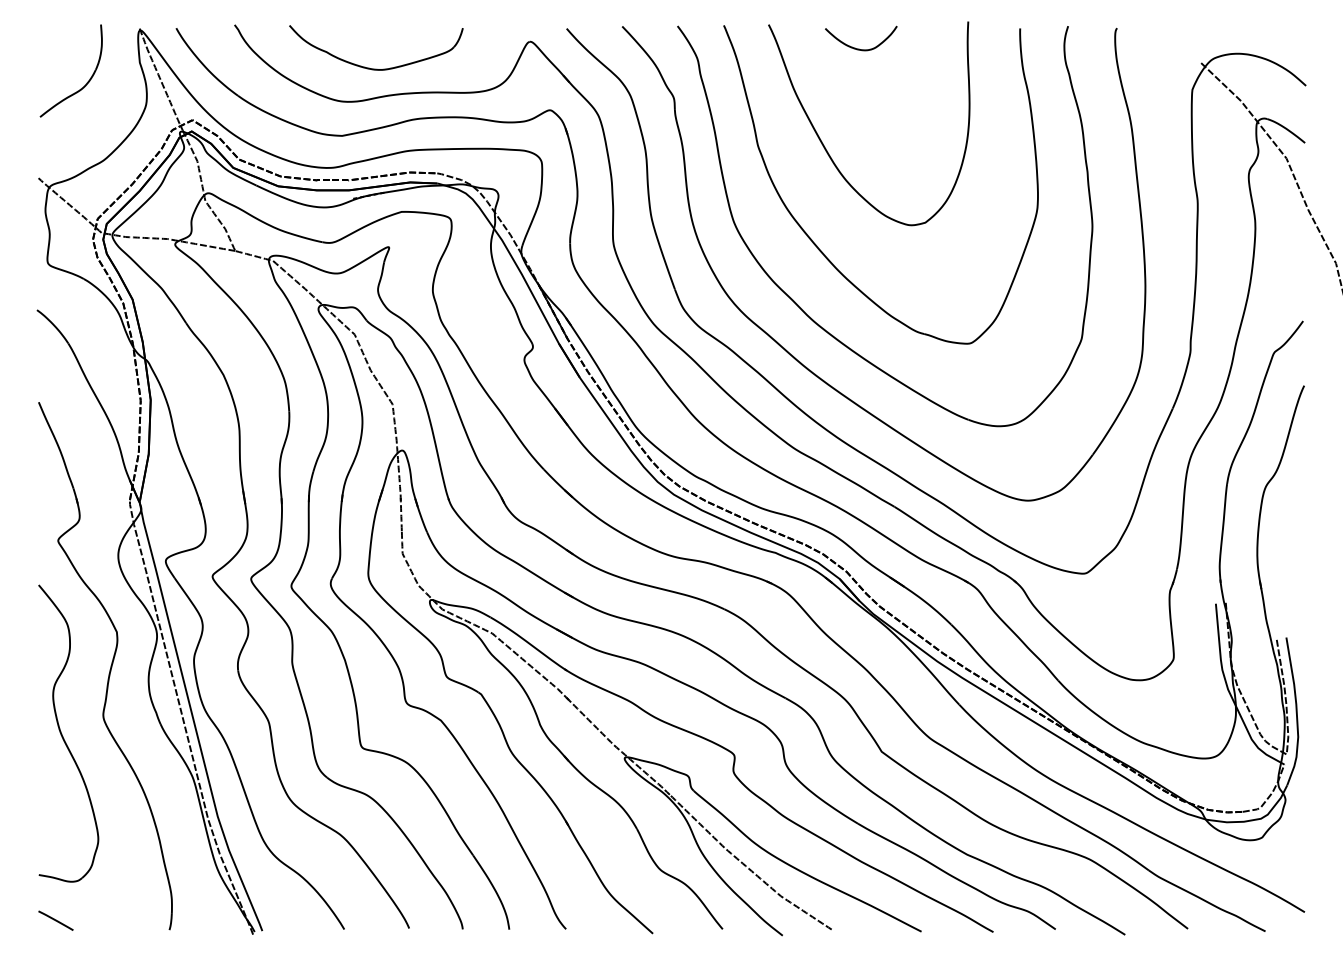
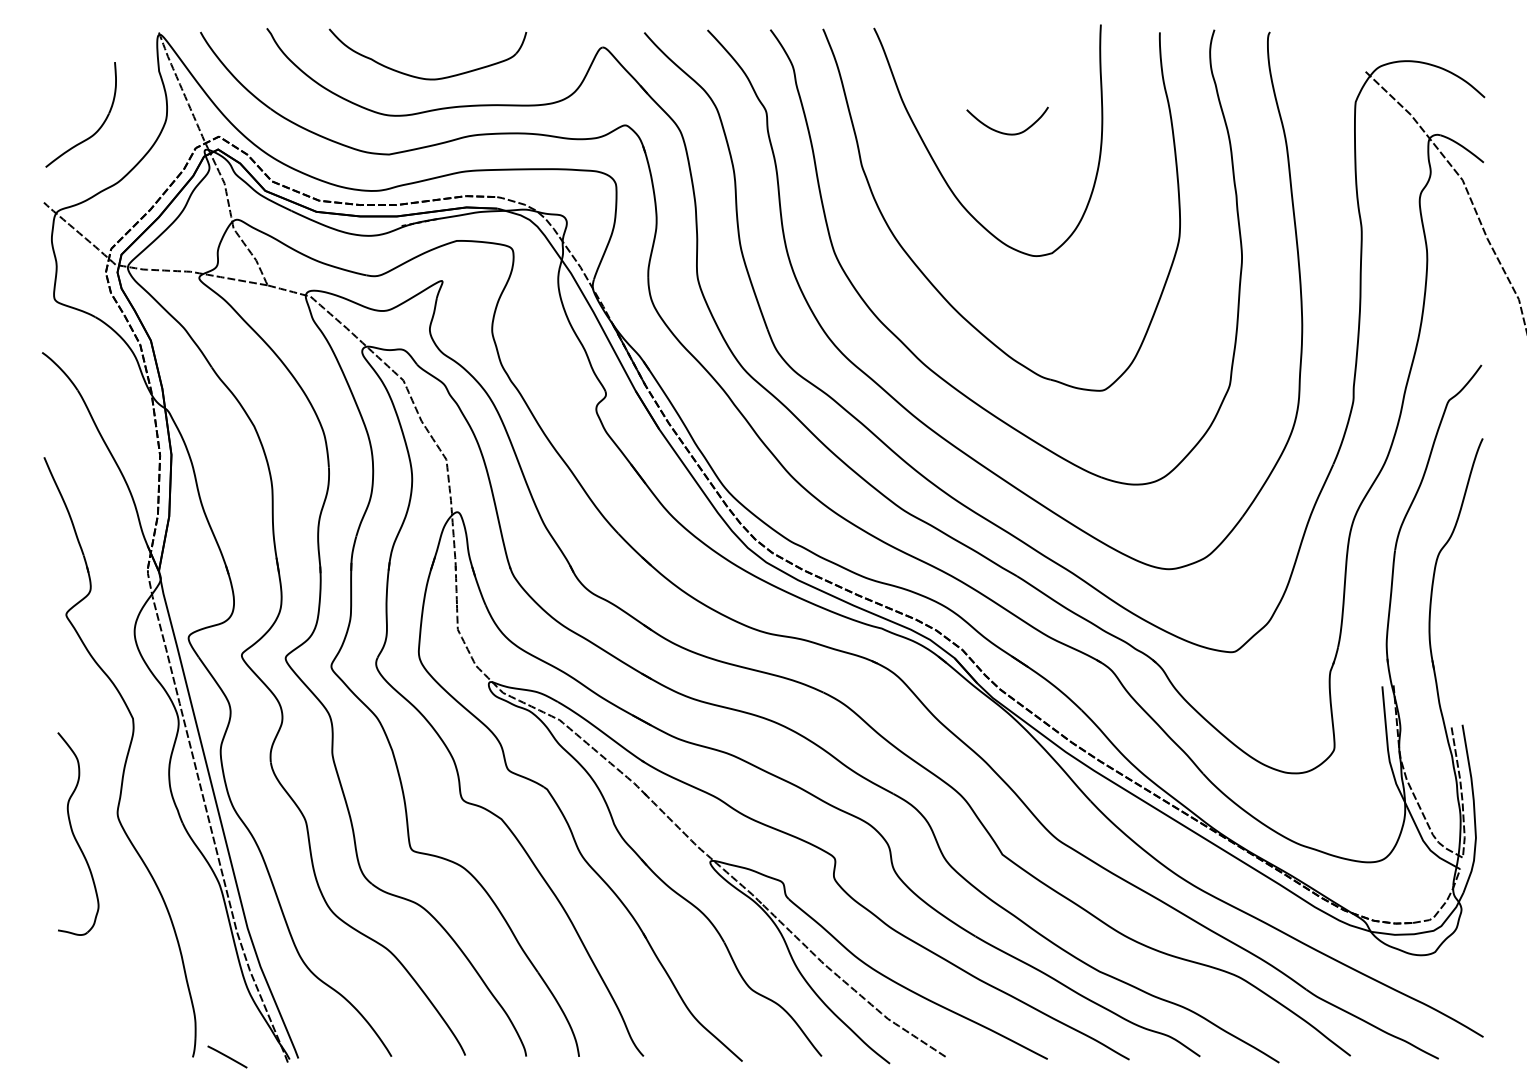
curve: (859, 48) -> (1005, 132), moved
part: (86, 82) -> (98, 127), moved
part: (68, 733) -> (78, 833), size x0.6
line: (55, 920) -> (226, 1056), moved

